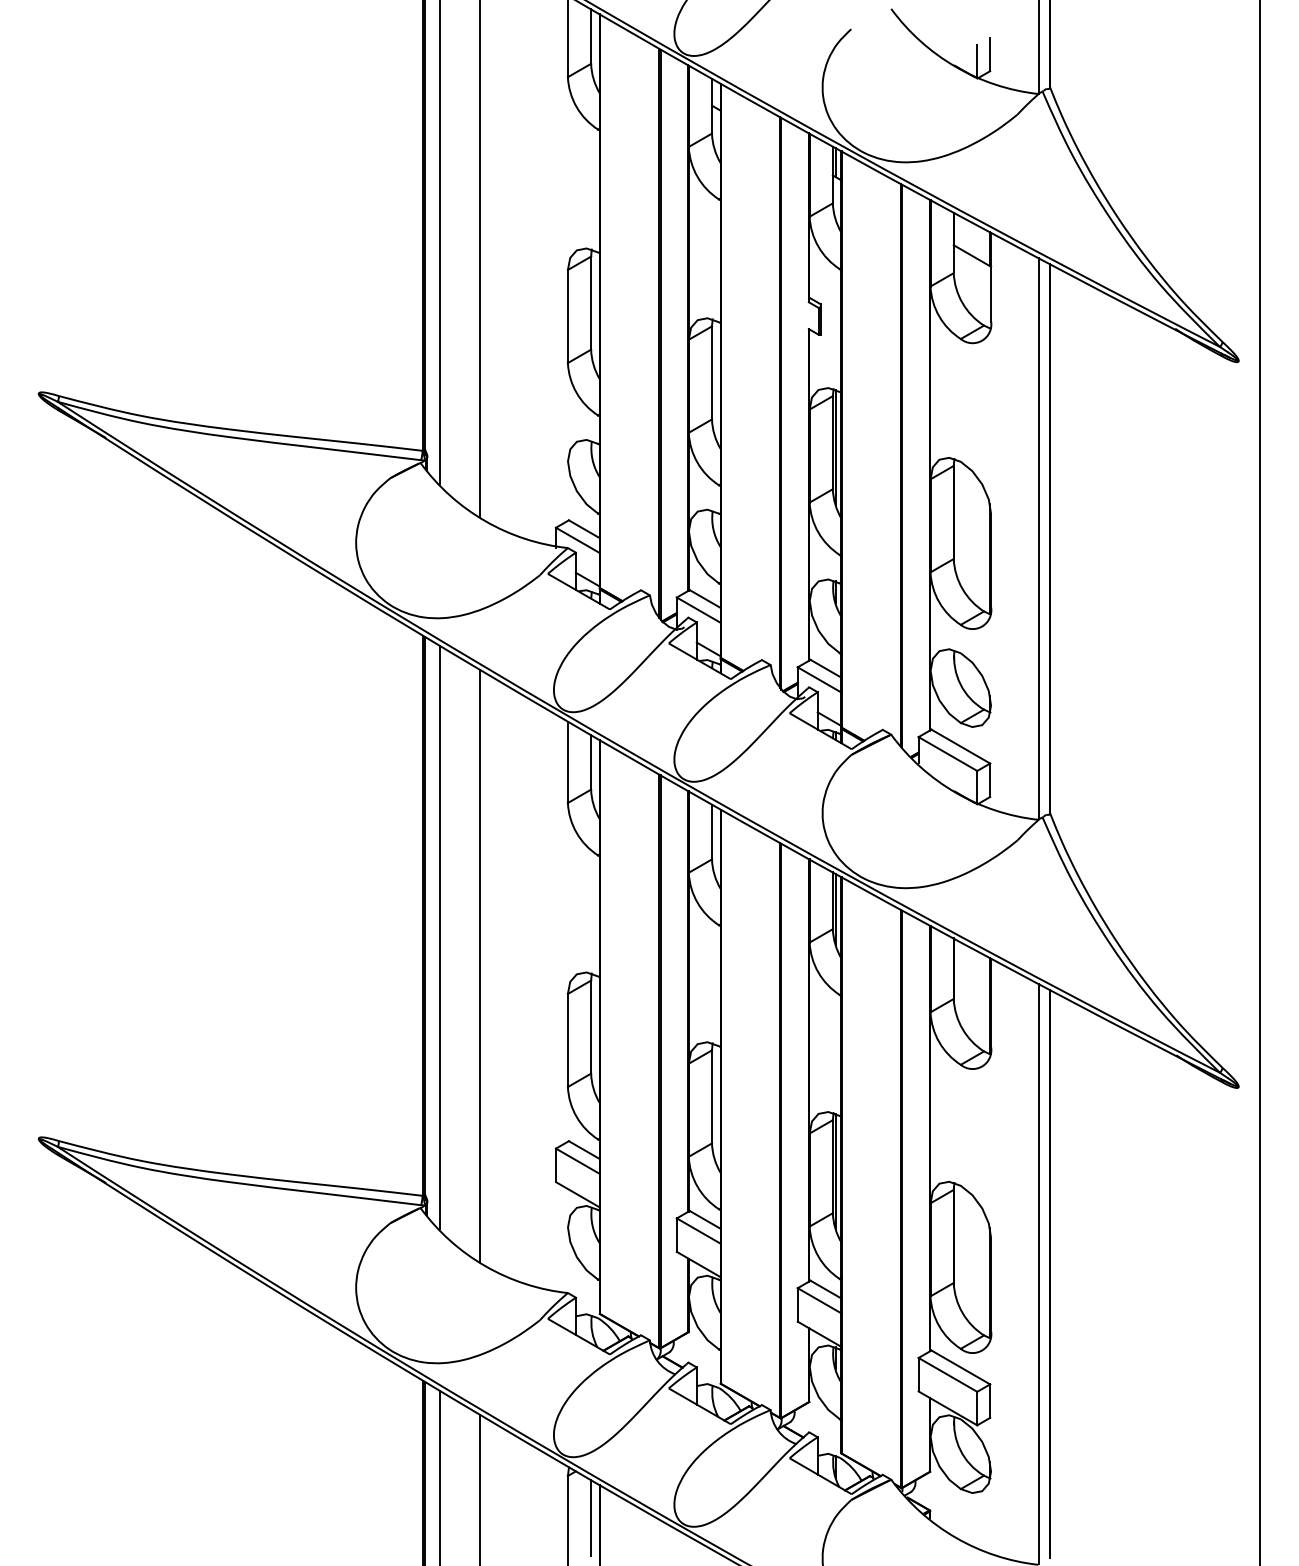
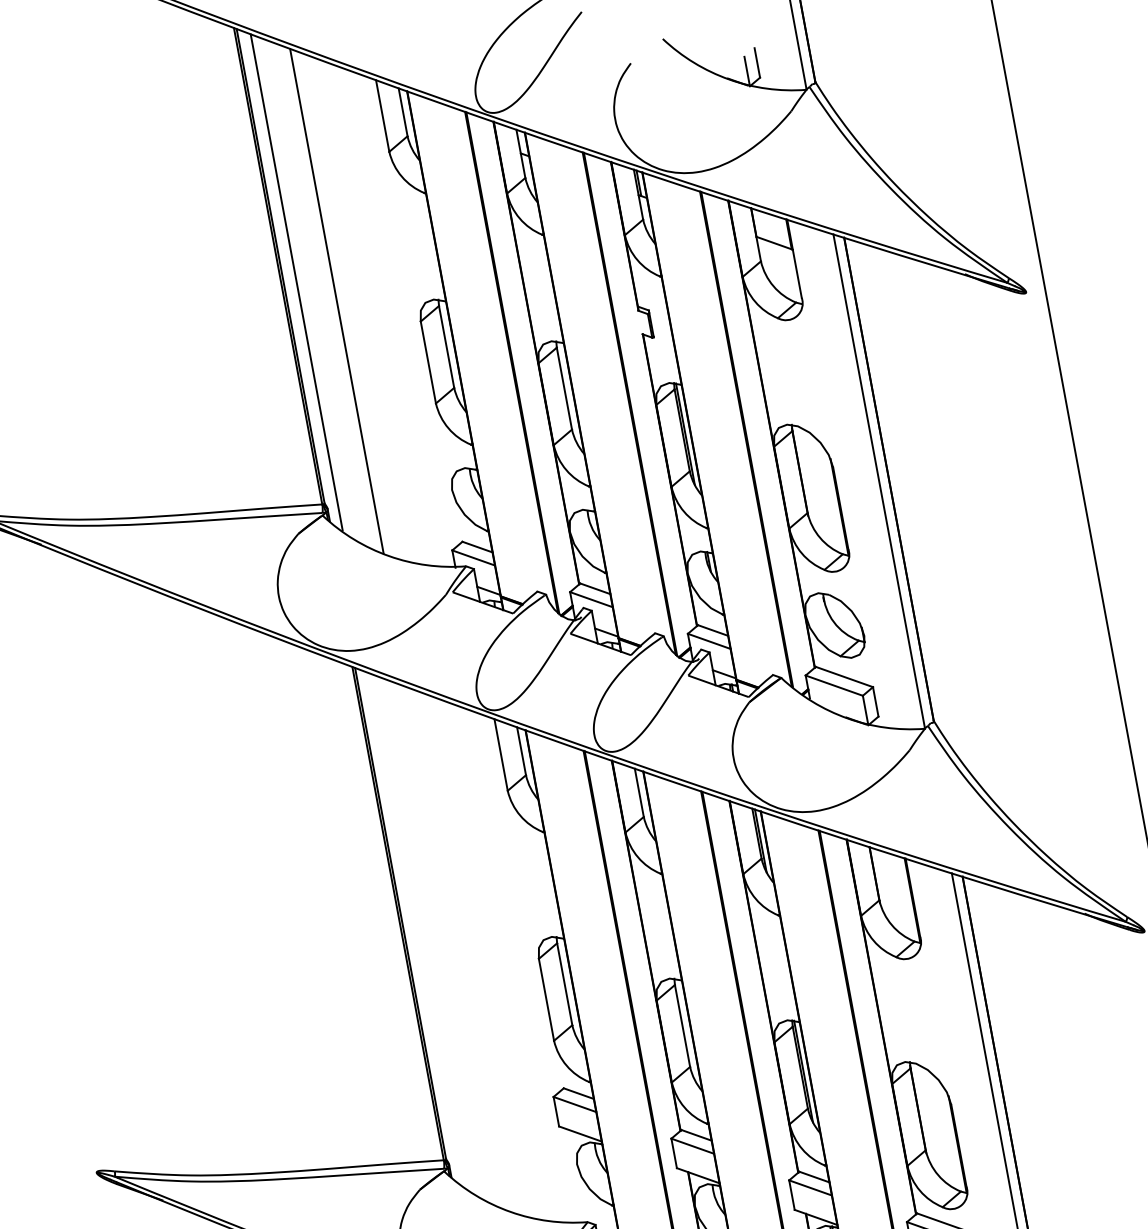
line: (439, 936) -> (416, 929), removed
line: (479, 965) -> (456, 948), removed

